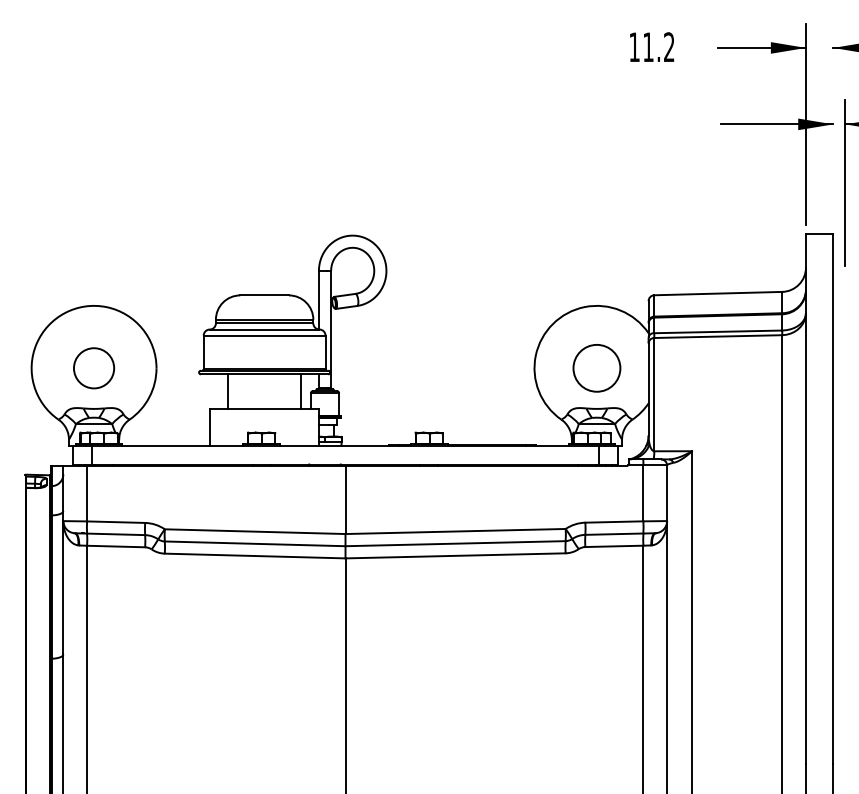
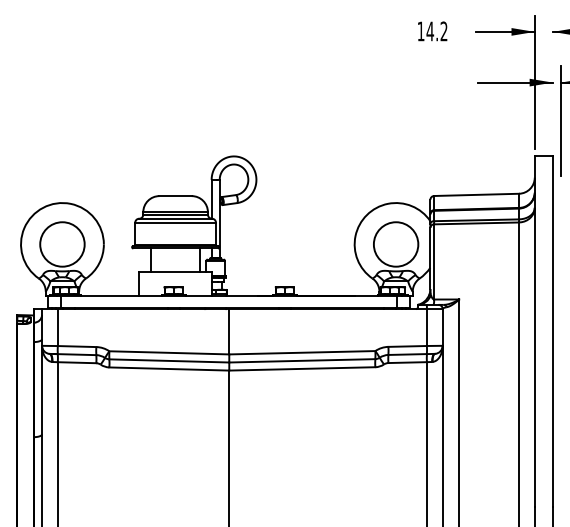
text: (648, 47) -> (430, 31), 11.2 -> 14.2
circle: (94, 368) -> (62, 244), size x1.67
circle: (596, 368) -> (395, 244), size x1.43

